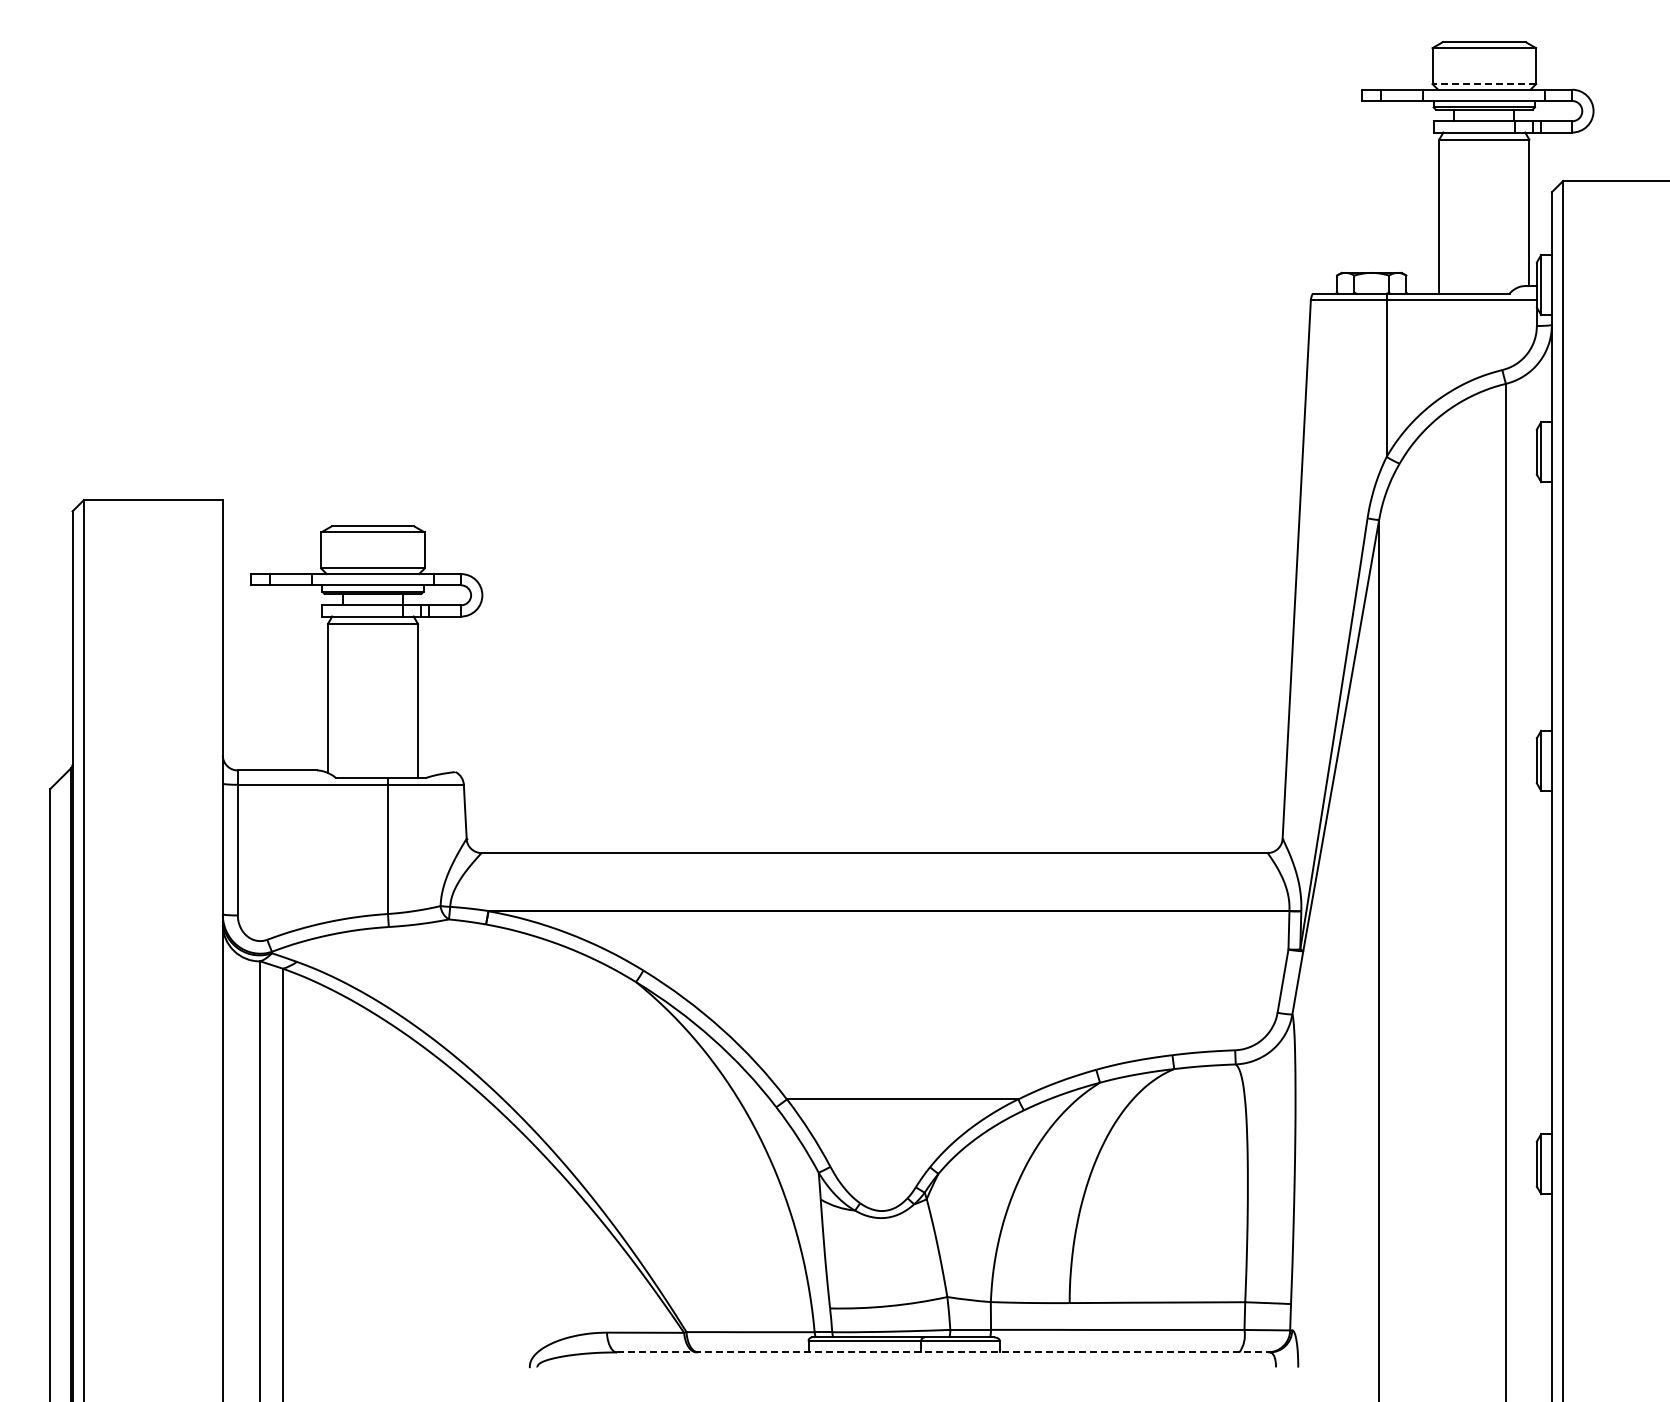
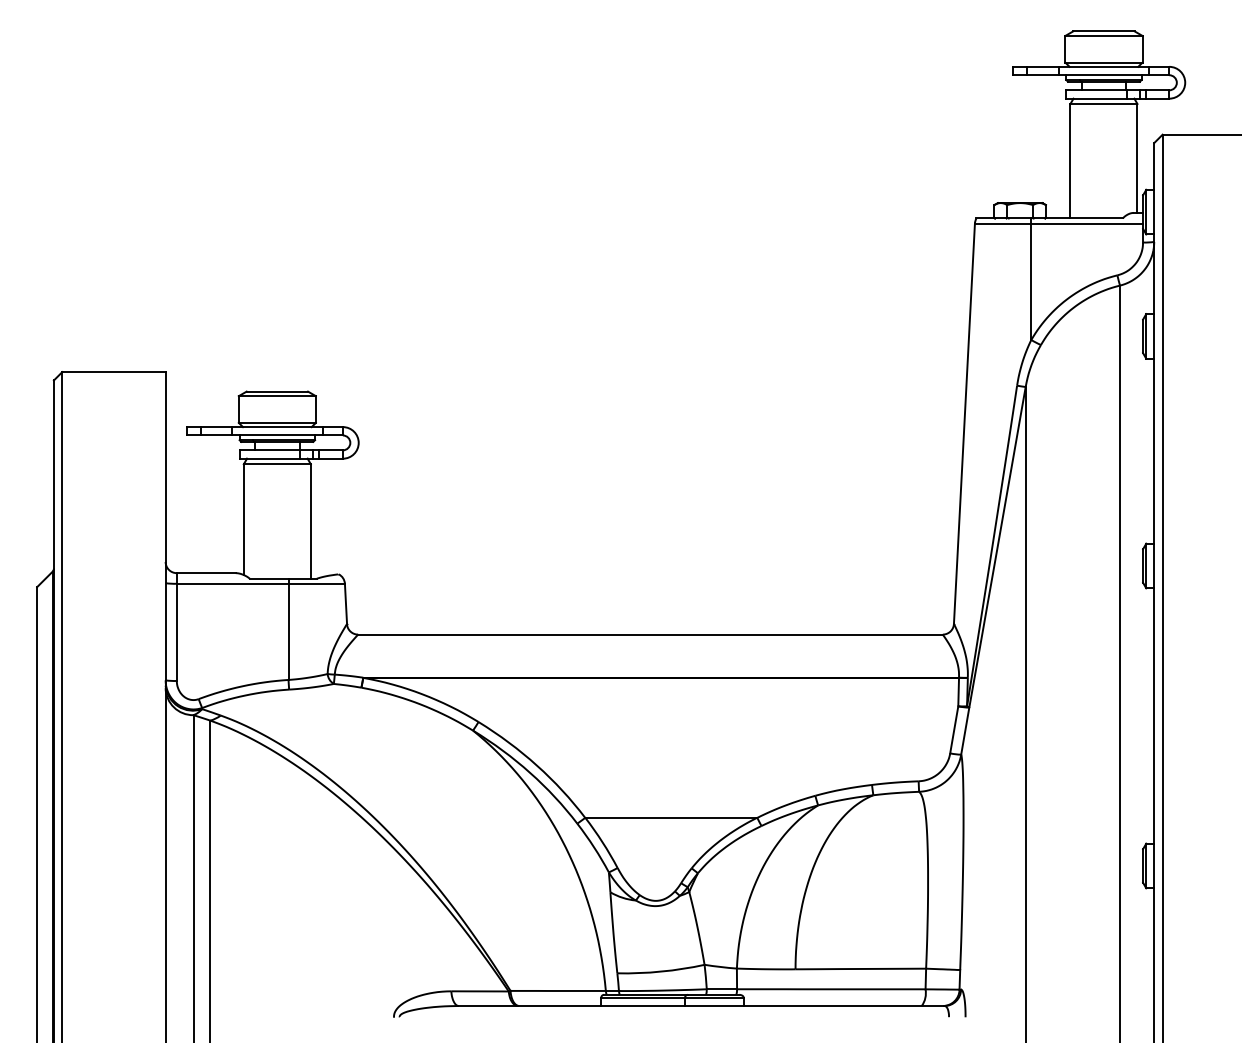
line: (1484, 84) -> (1104, 62), dashed -> solid
line: (944, 1352) -> (702, 1006), dashed -> solid

